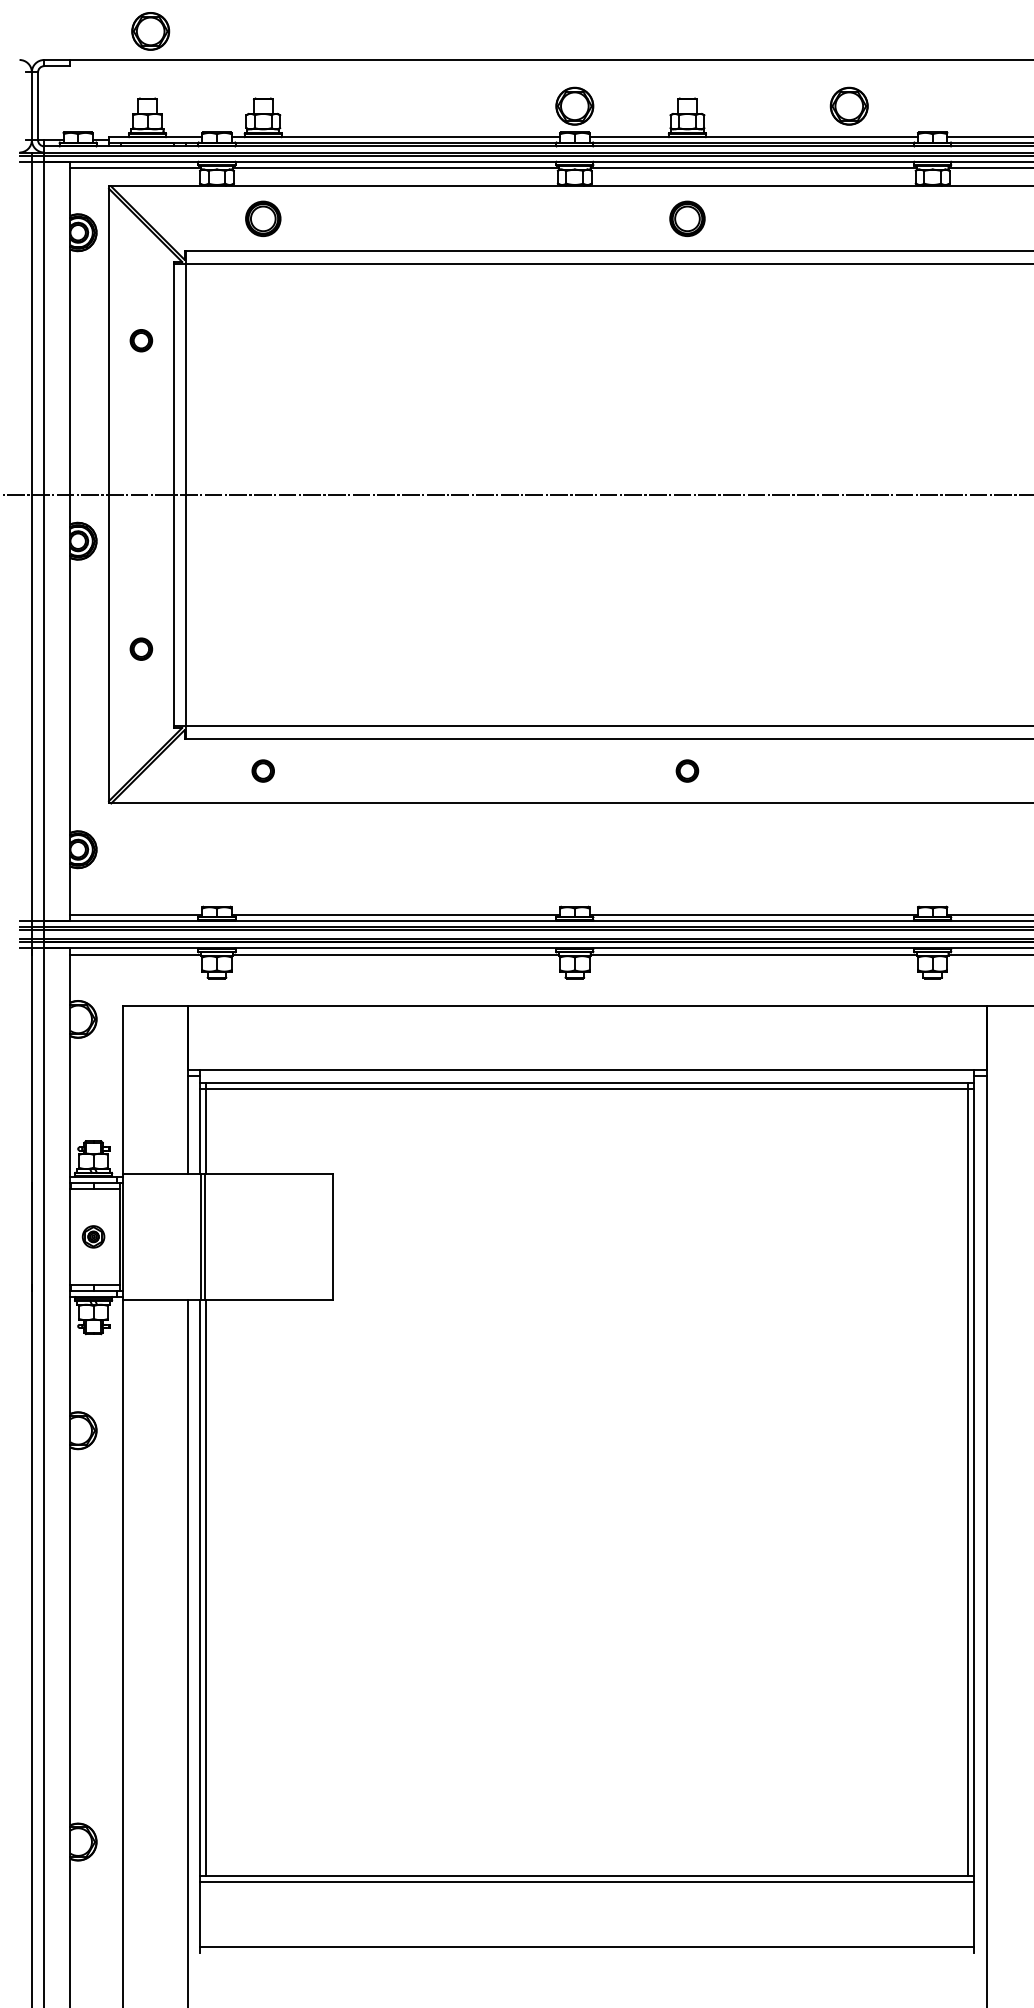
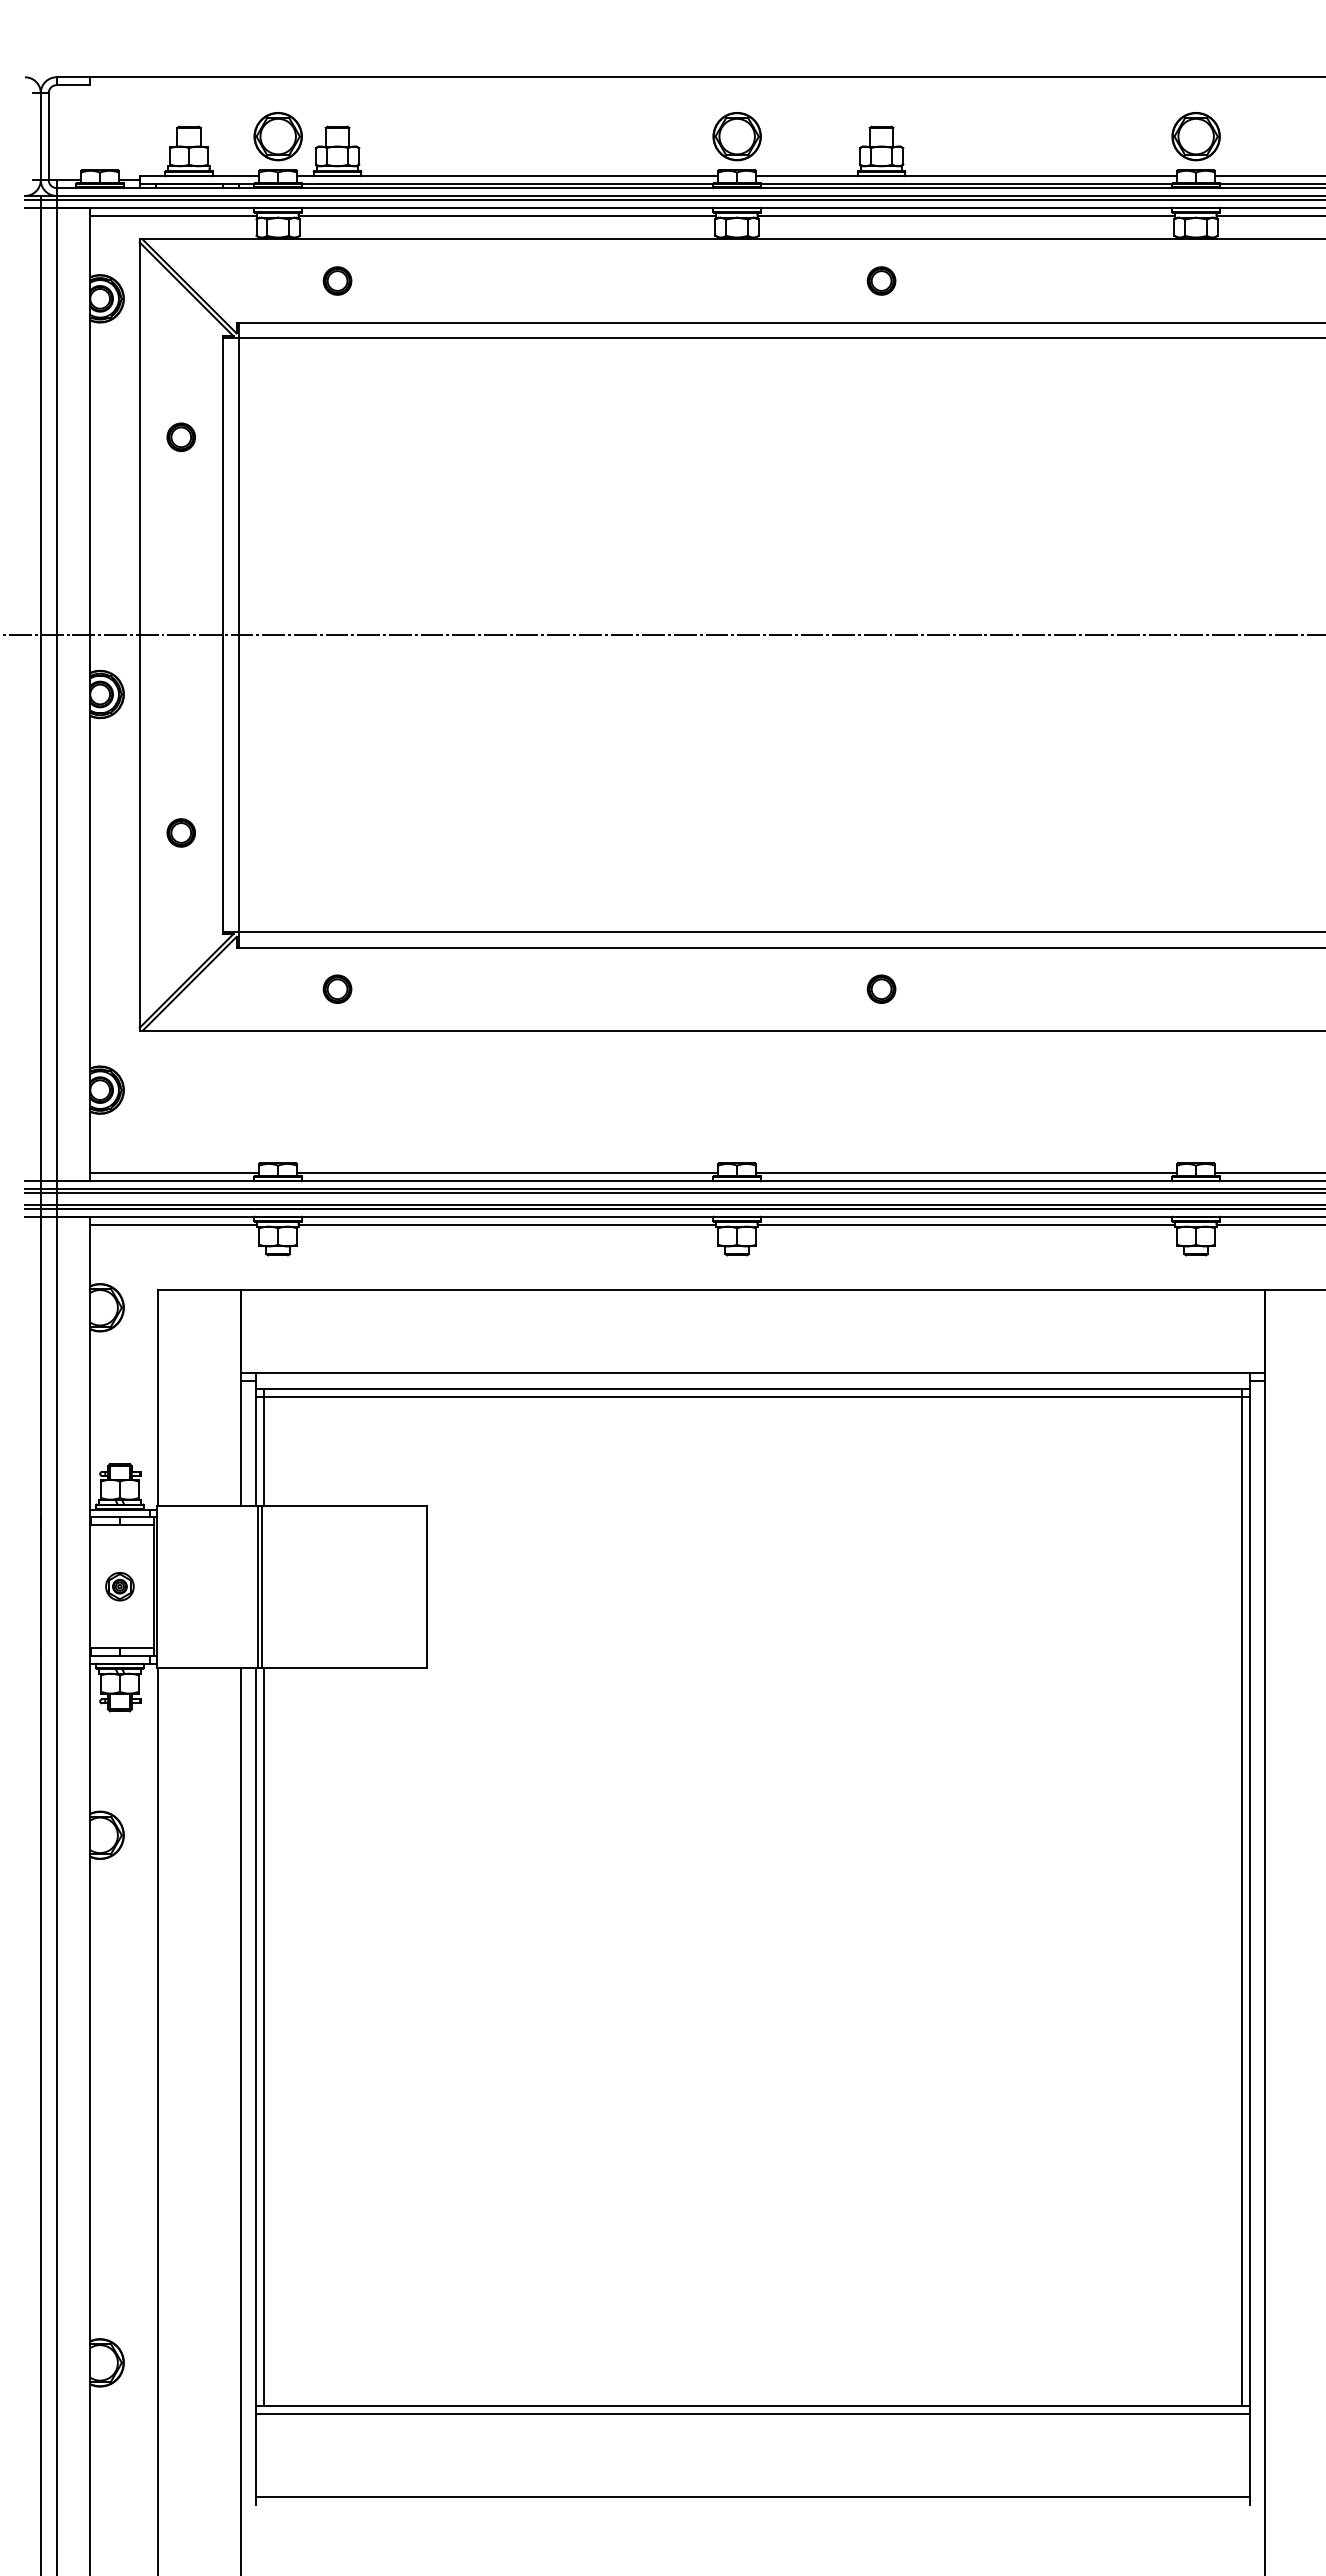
part: (150, 31) -> (277, 136), moved
part: (848, 106) -> (1195, 136), moved
part: (263, 218) -> (337, 280), size x0.62
part: (687, 218) -> (881, 280), size x0.62

